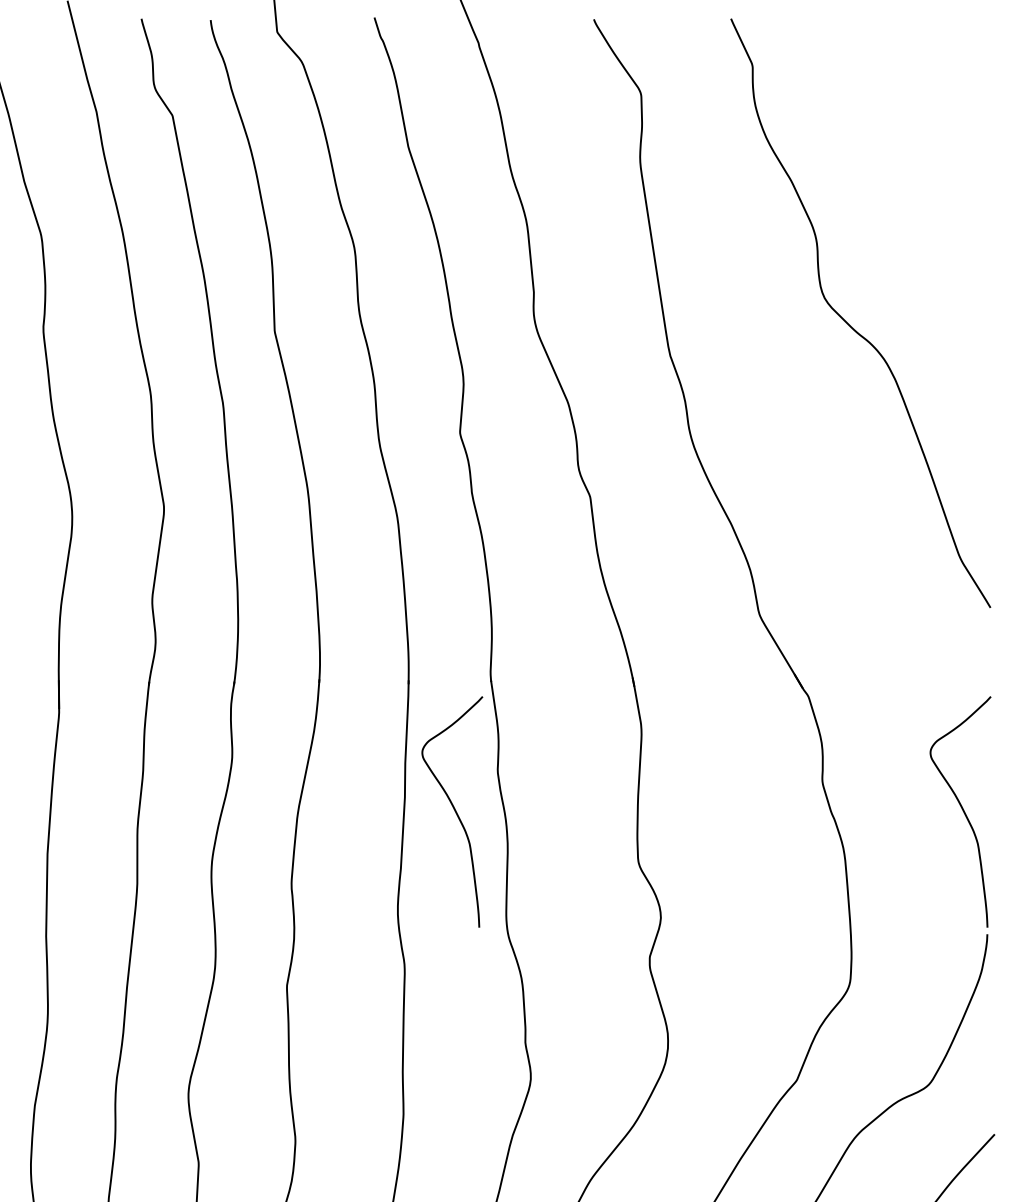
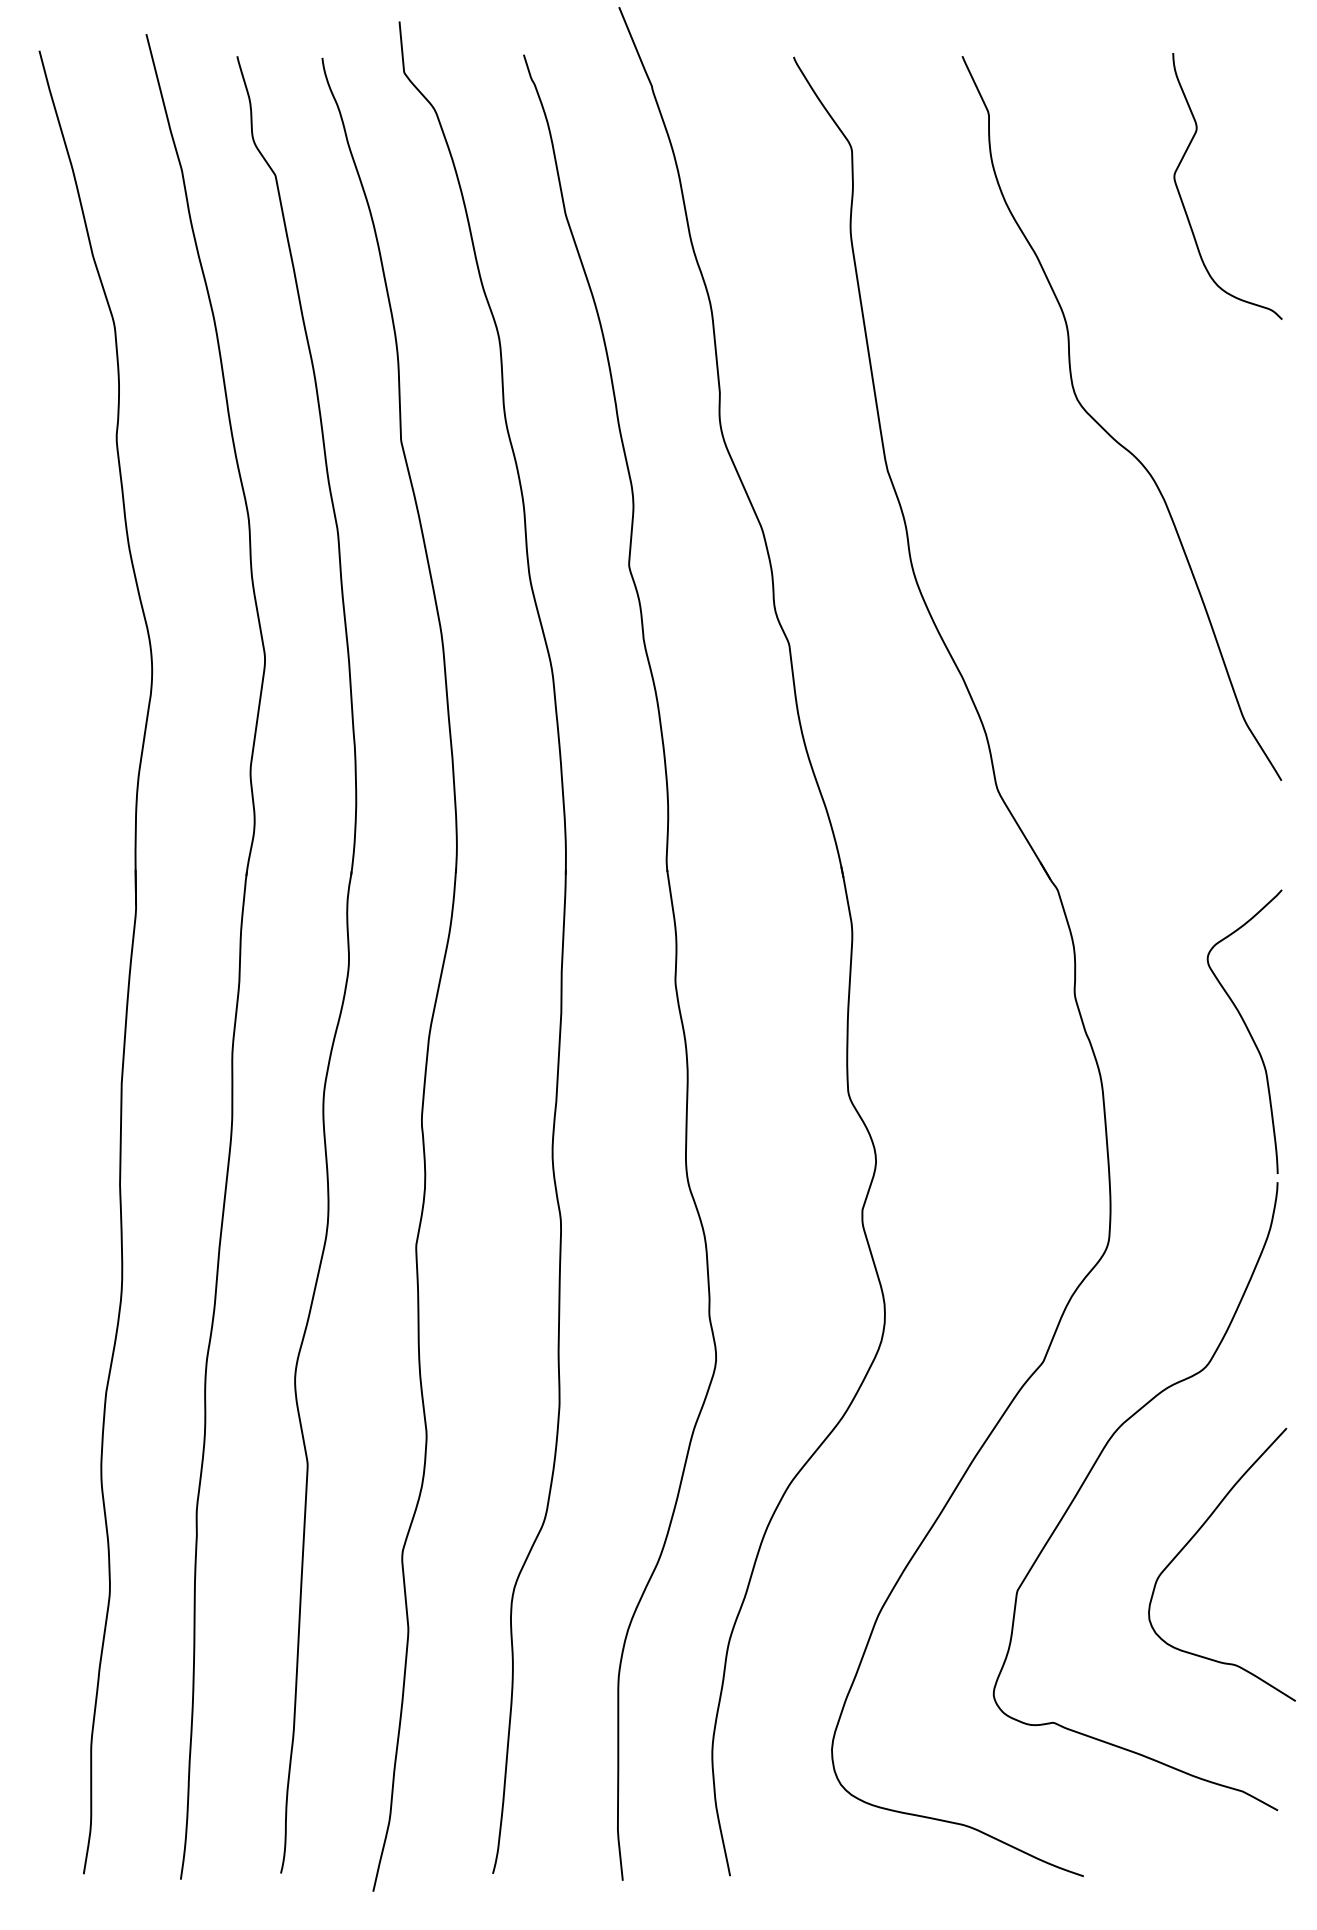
curve: (910, 137) -> (1183, 202), added
curve: (453, 810) -> (621, 1029), removed

